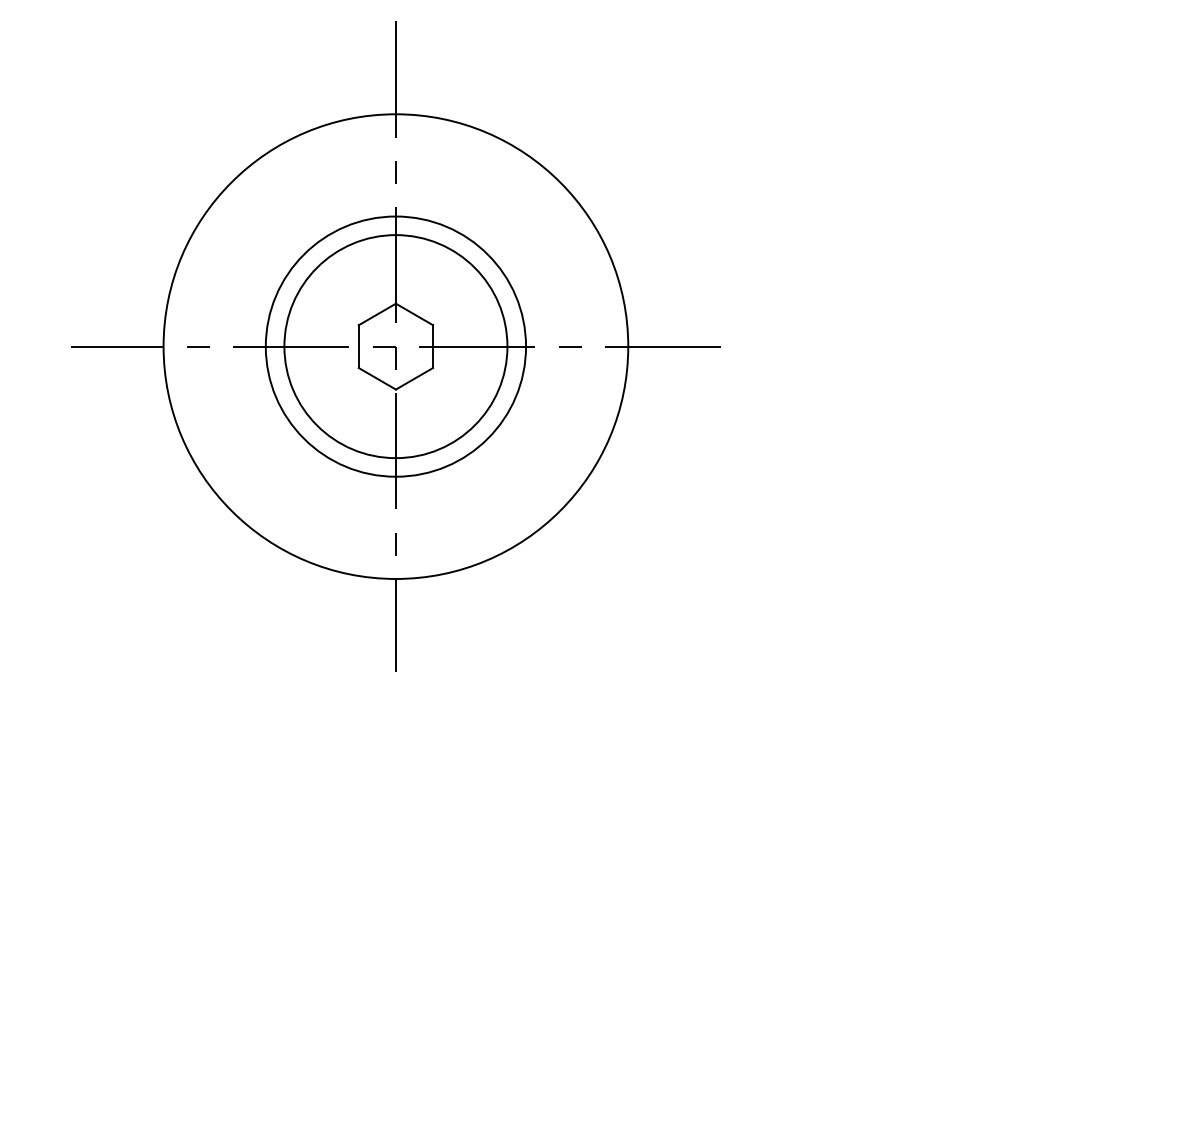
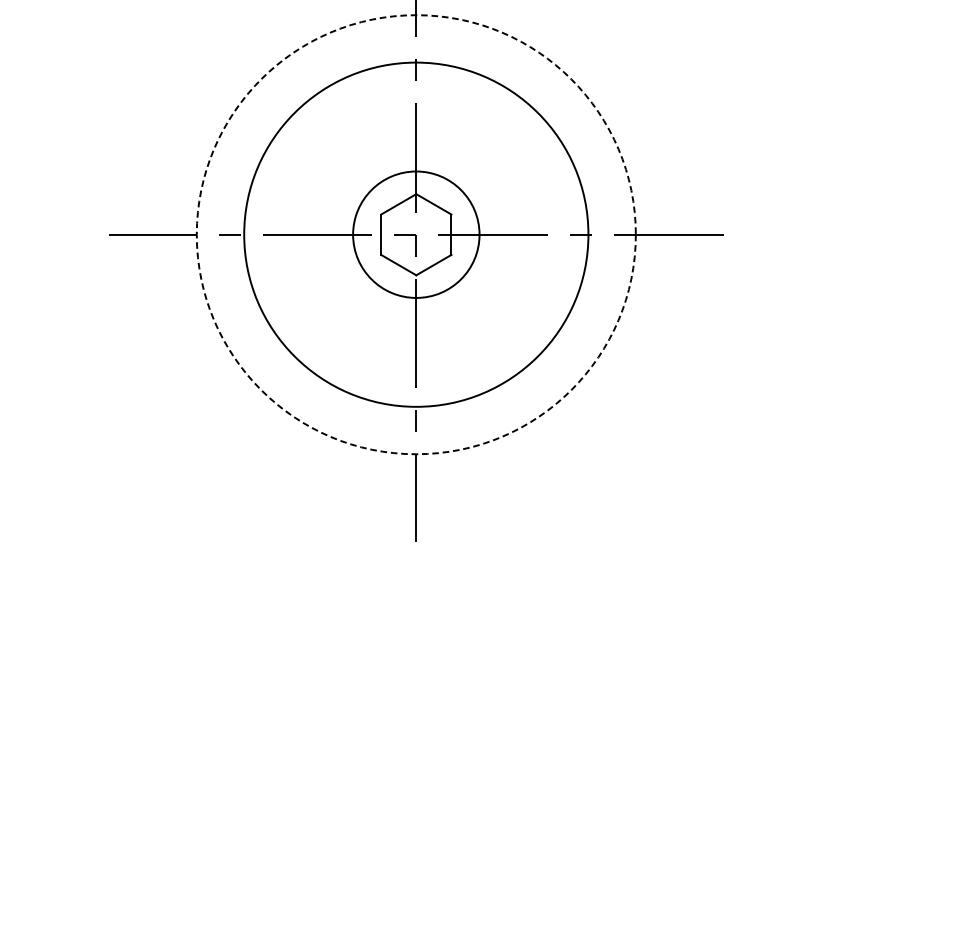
circle: (395, 346) -> (415, 234), size x0.6
circle: (395, 346) -> (415, 234), size x1.4
circle: (395, 346) -> (415, 234), solid -> dashed

